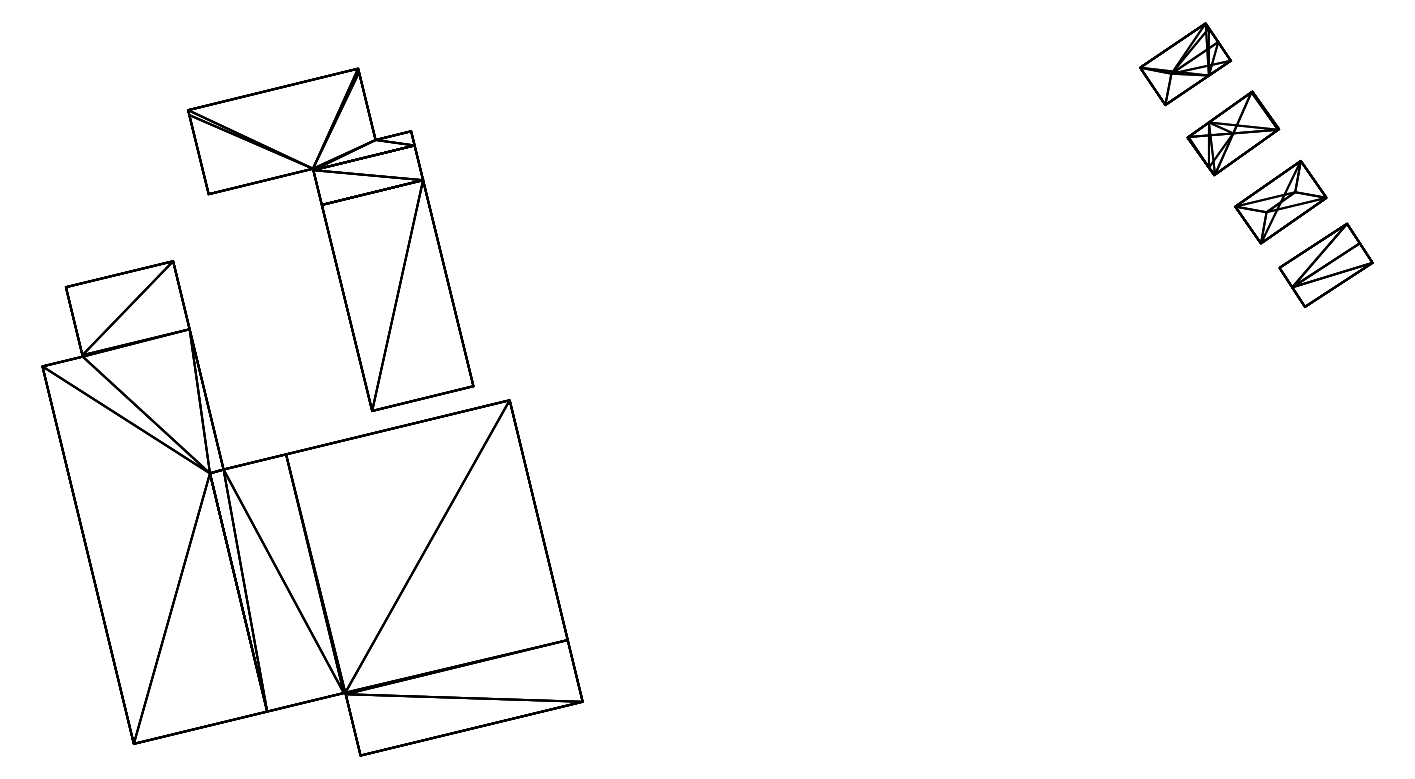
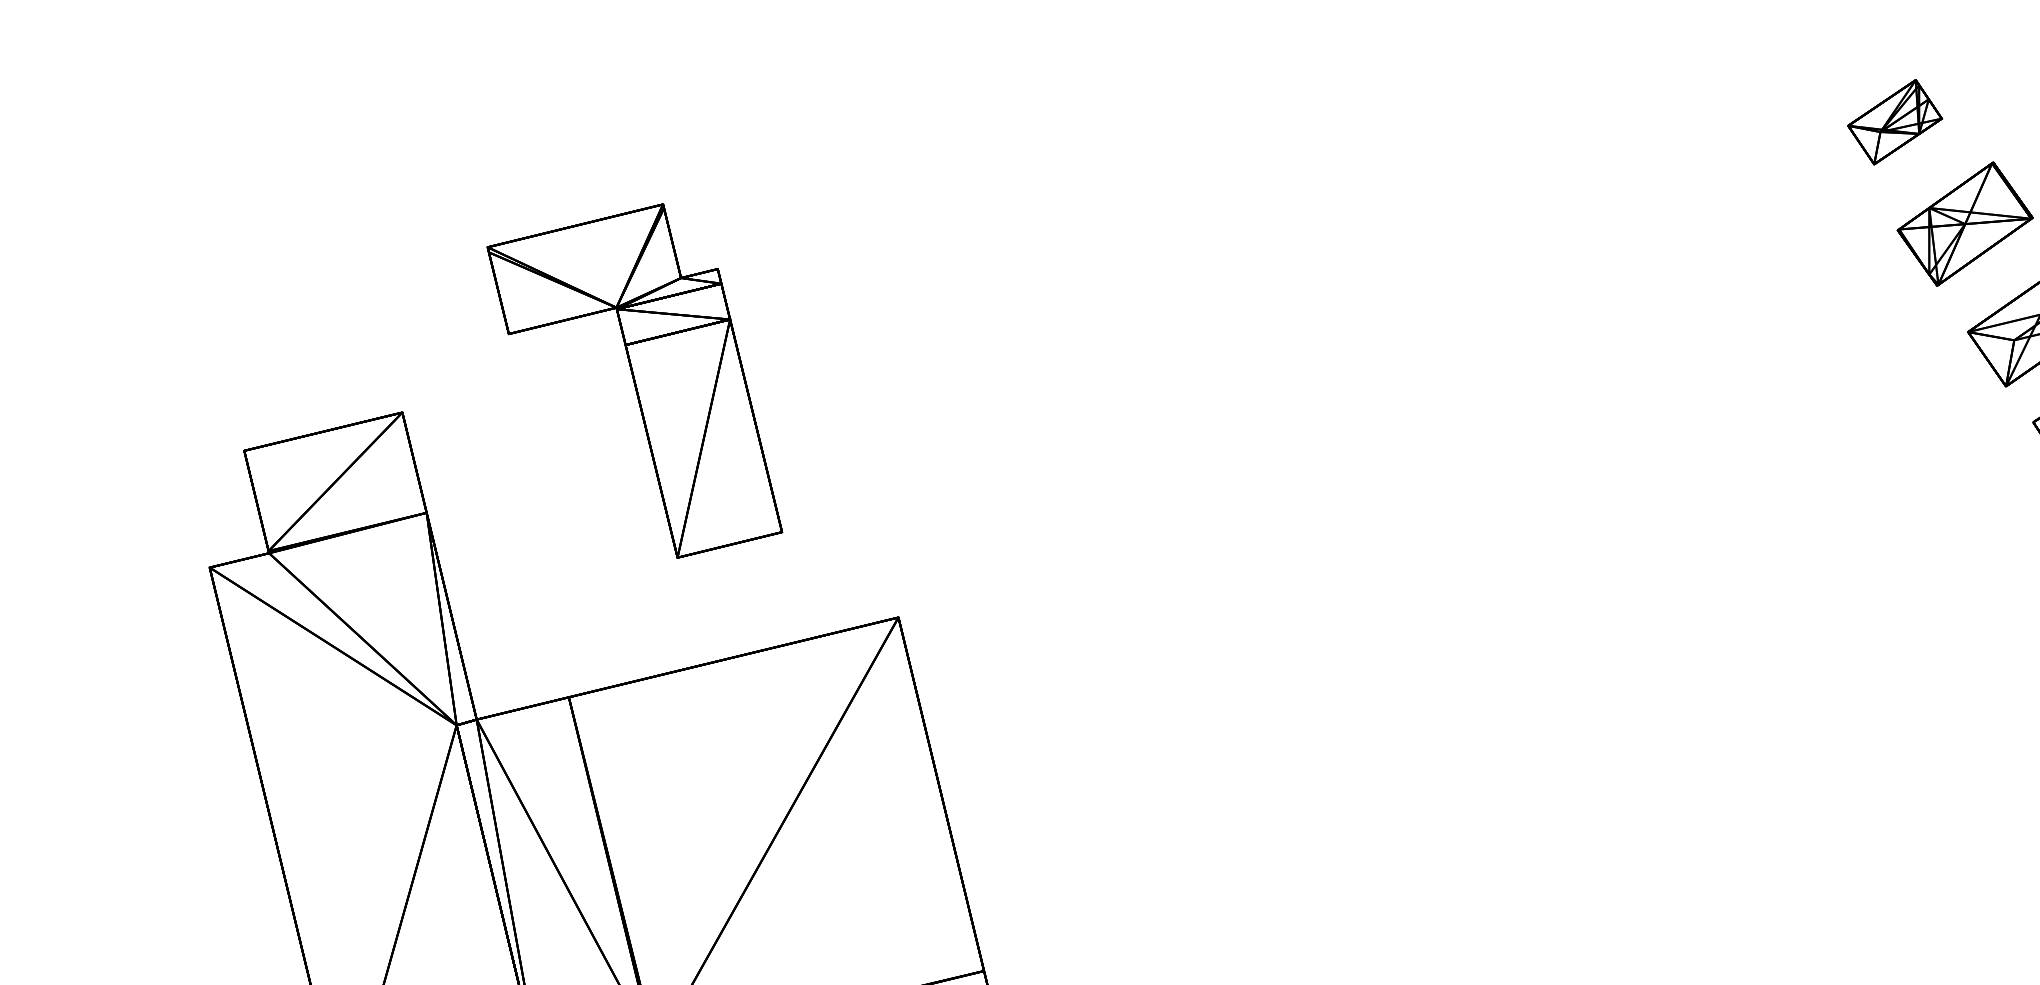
part: (1185, 64) -> (1894, 122), size x0.7
part: (330, 239) -> (634, 380), size x0.7

